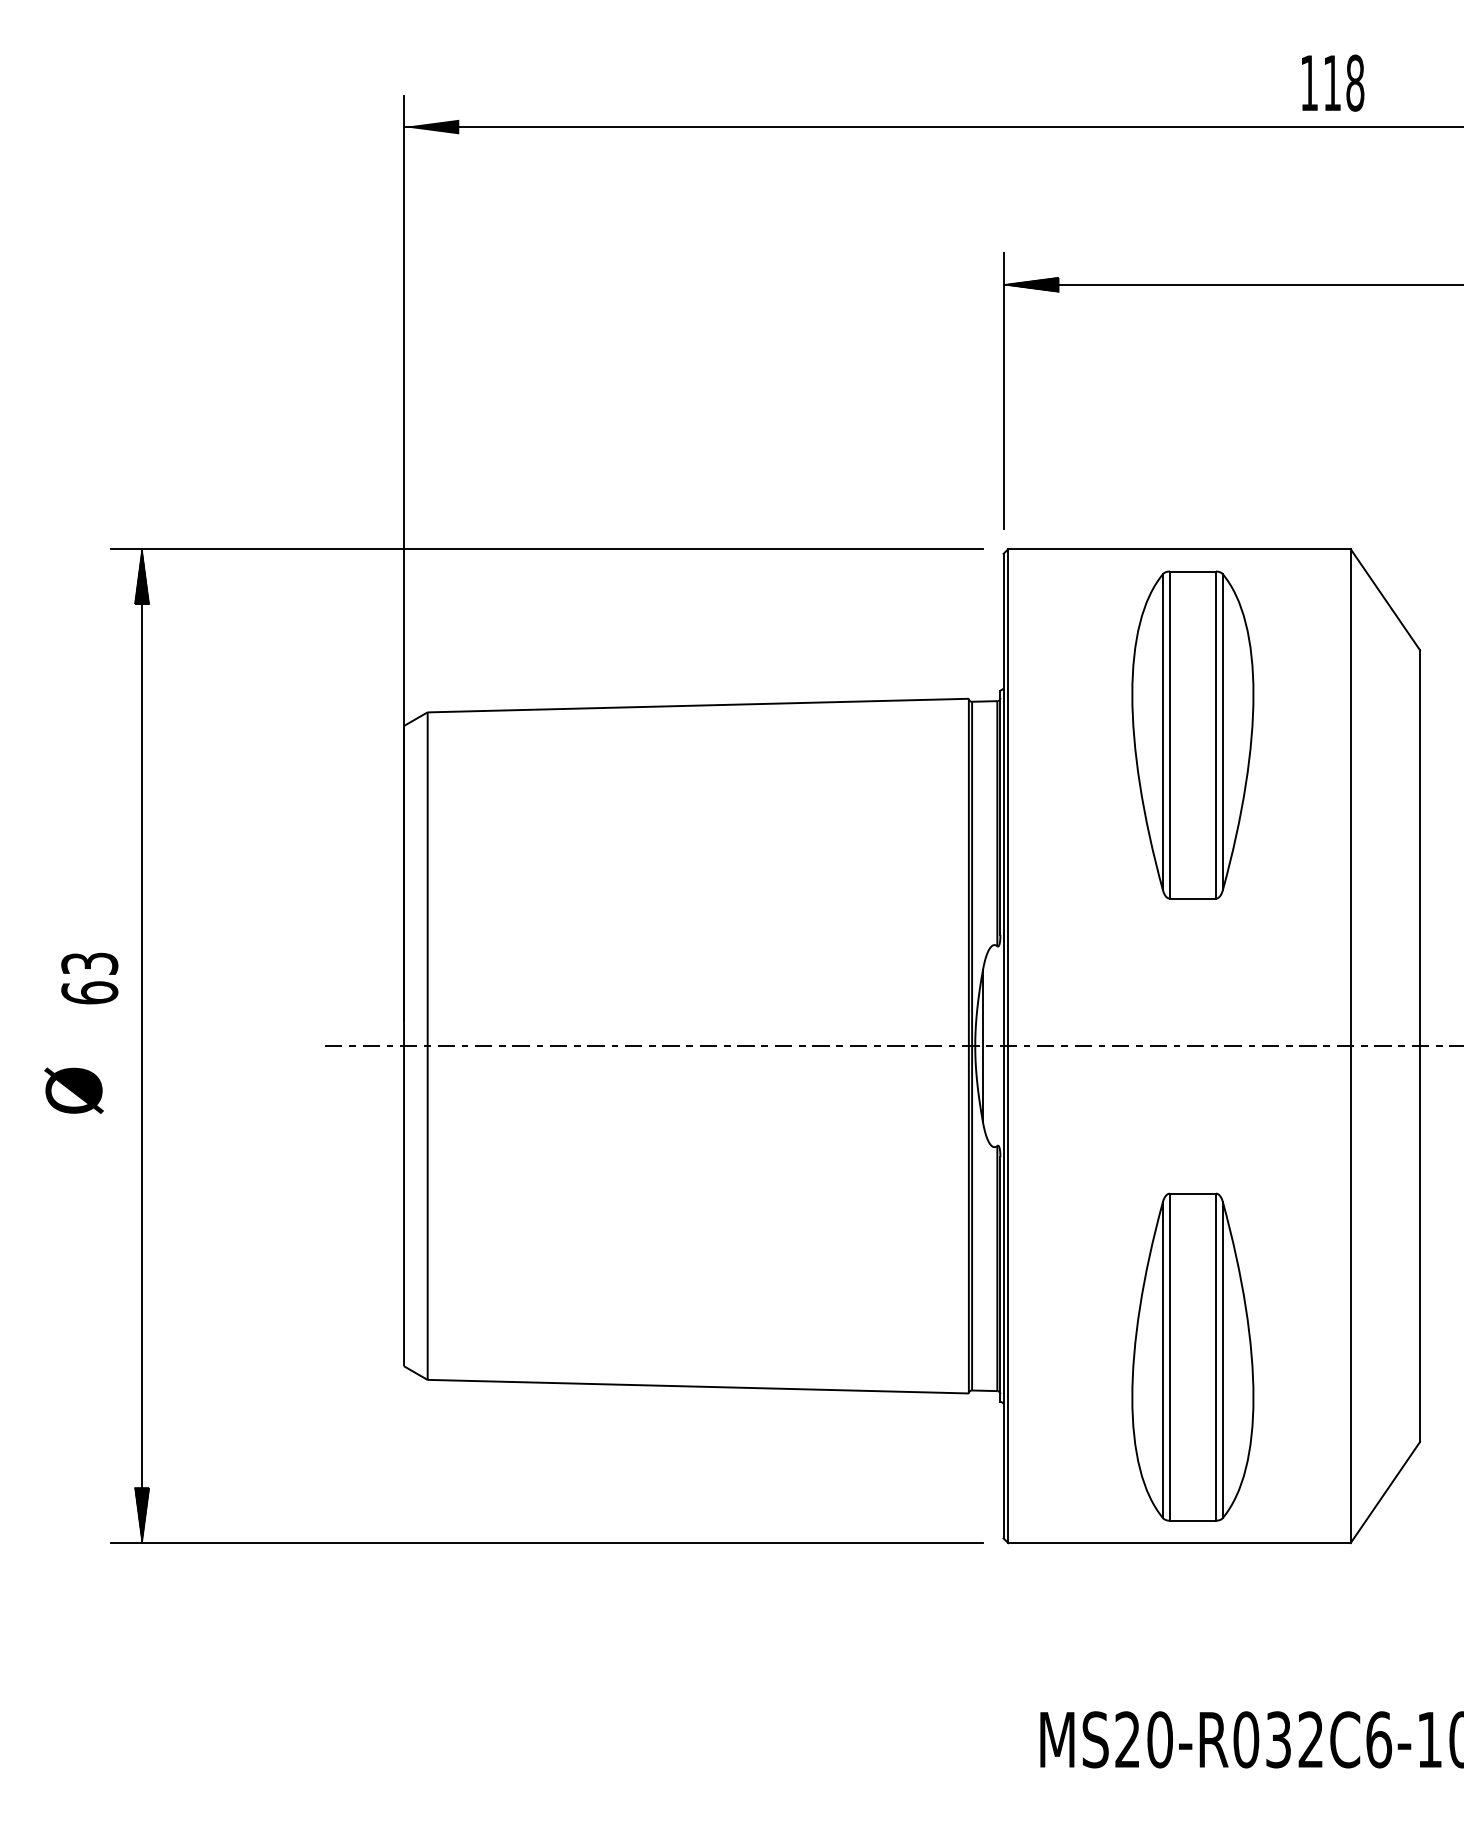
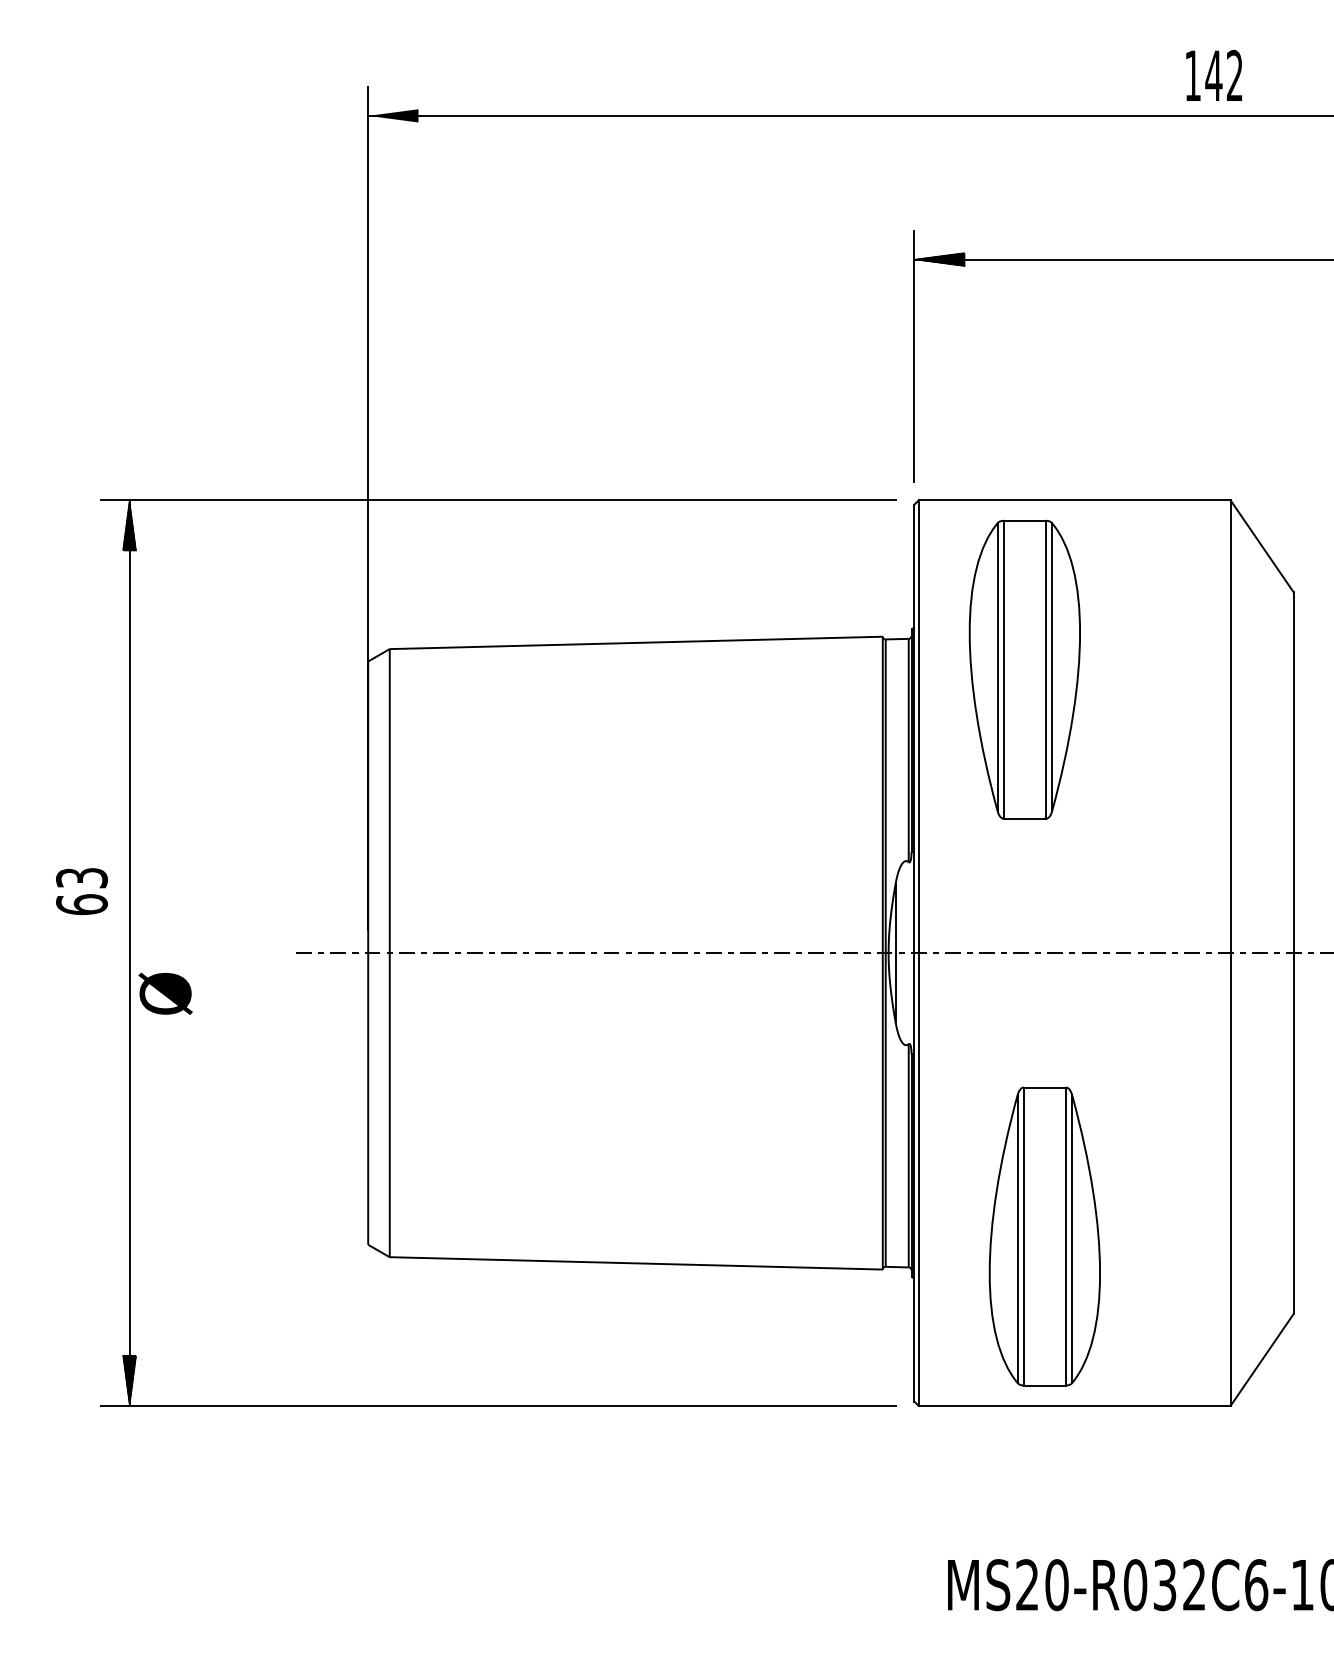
text: (1343, 82) -> (1224, 75), 118 -> 142
part: (1192, 734) -> (1024, 669), moved
text: (73, 1090) -> (165, 993), moved
part: (1192, 1357) -> (1044, 1236), moved

